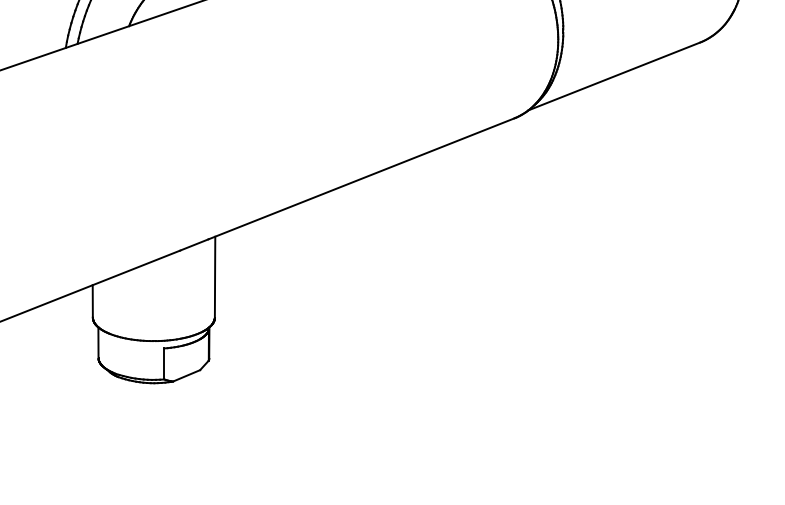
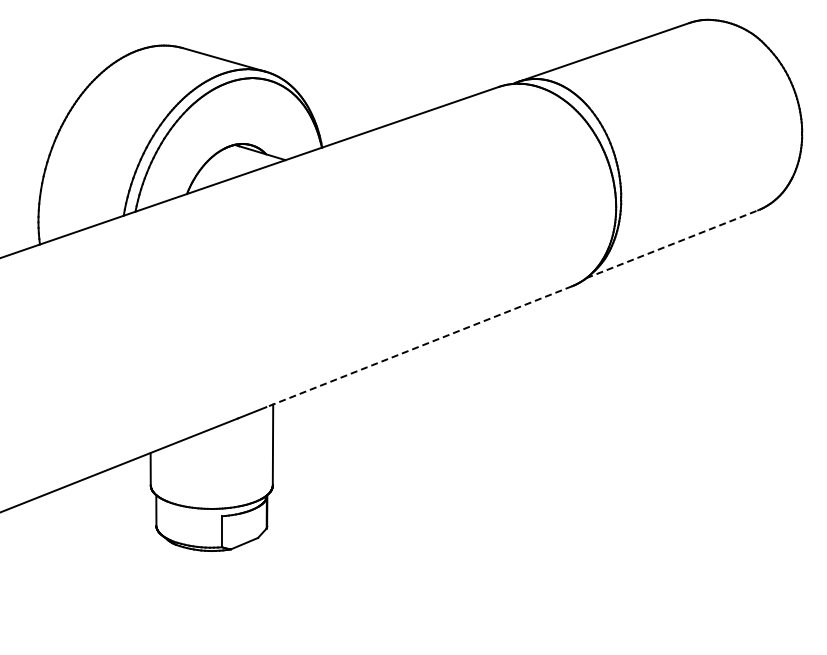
line: (614, 76) -> (672, 244), solid -> dashed
line: (360, 178) -> (418, 346), solid -> dashed

